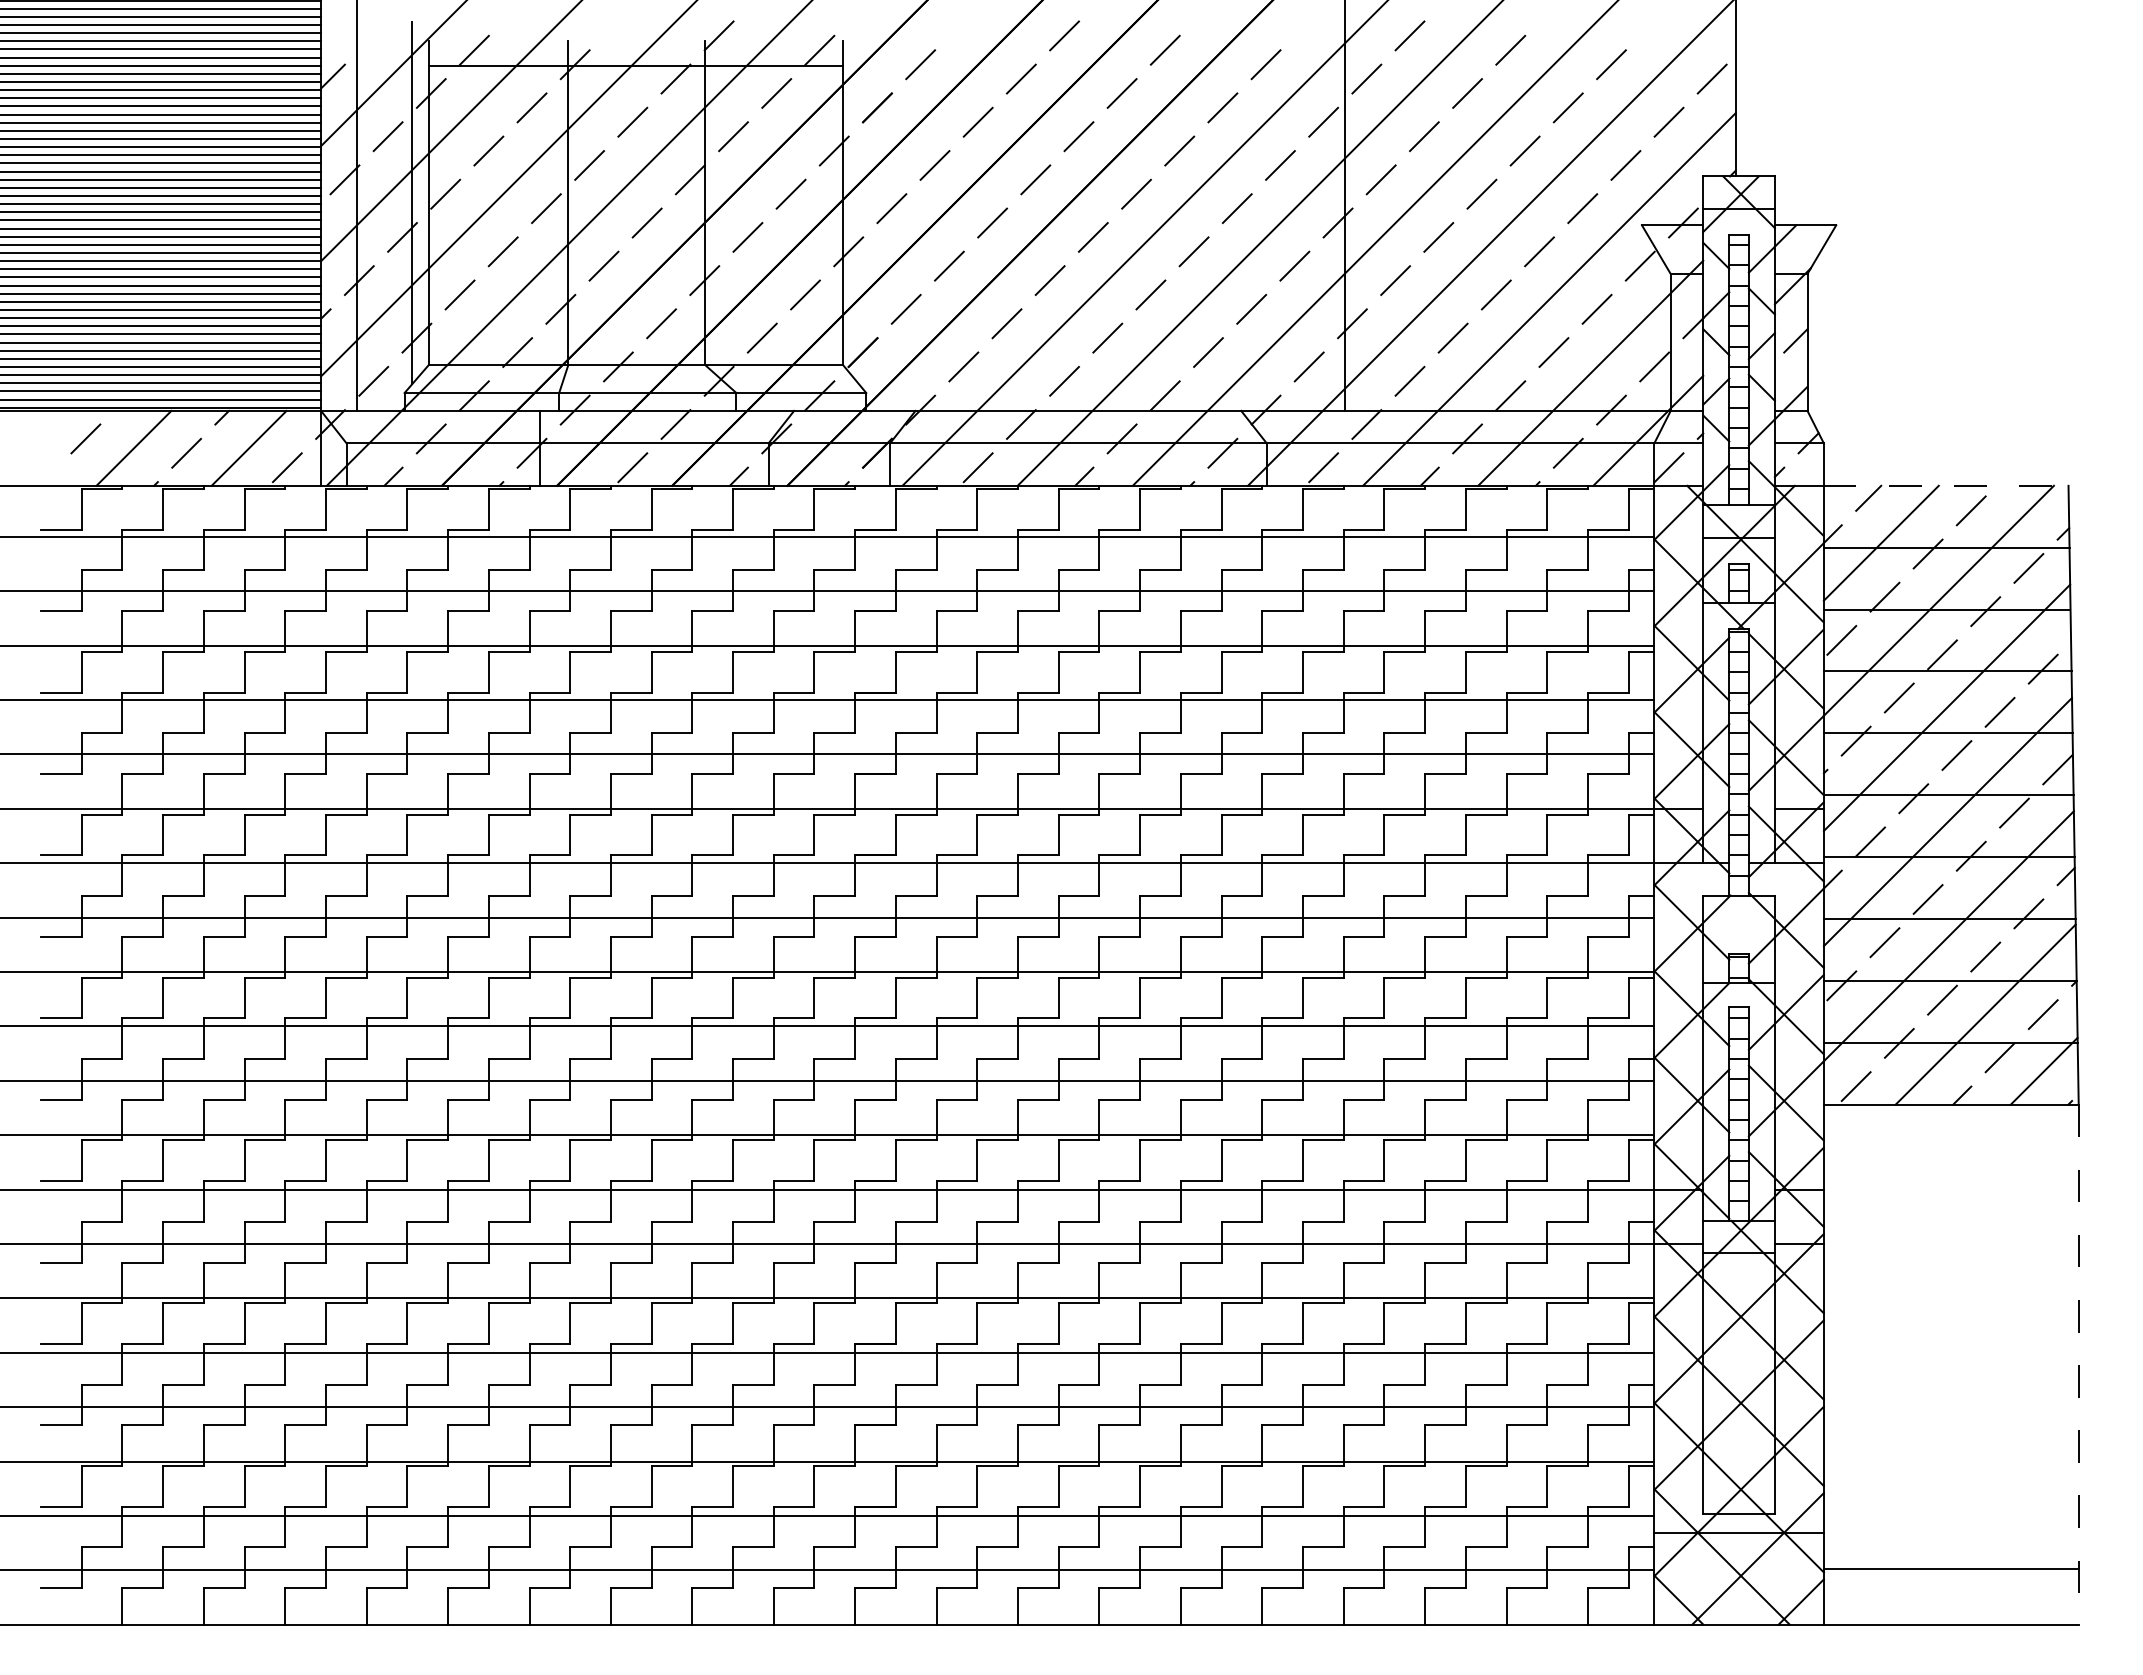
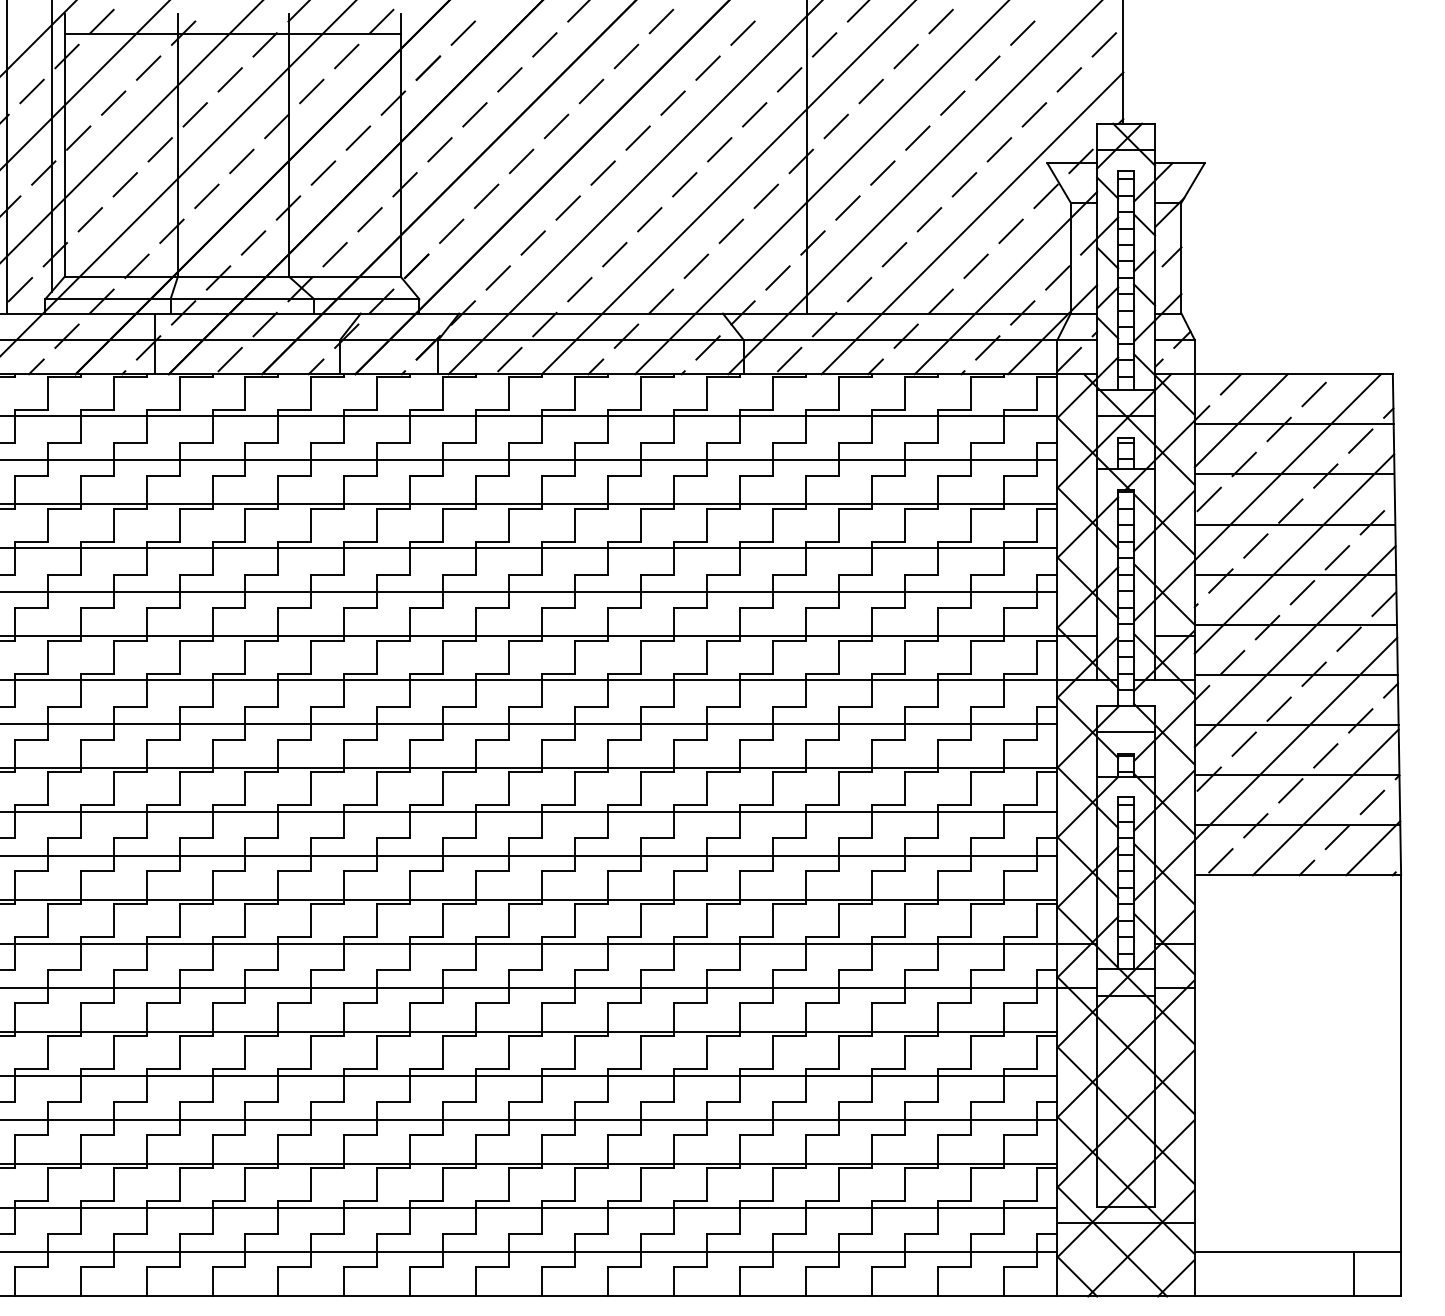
line: (1946, 485) -> (1294, 373), dashed -> solid
line: (1738, 928) -> (1125, 732), added
line: (2078, 1365) -> (1400, 1086), dashed -> solid
line: (2020, 1596) -> (1353, 1273), added

